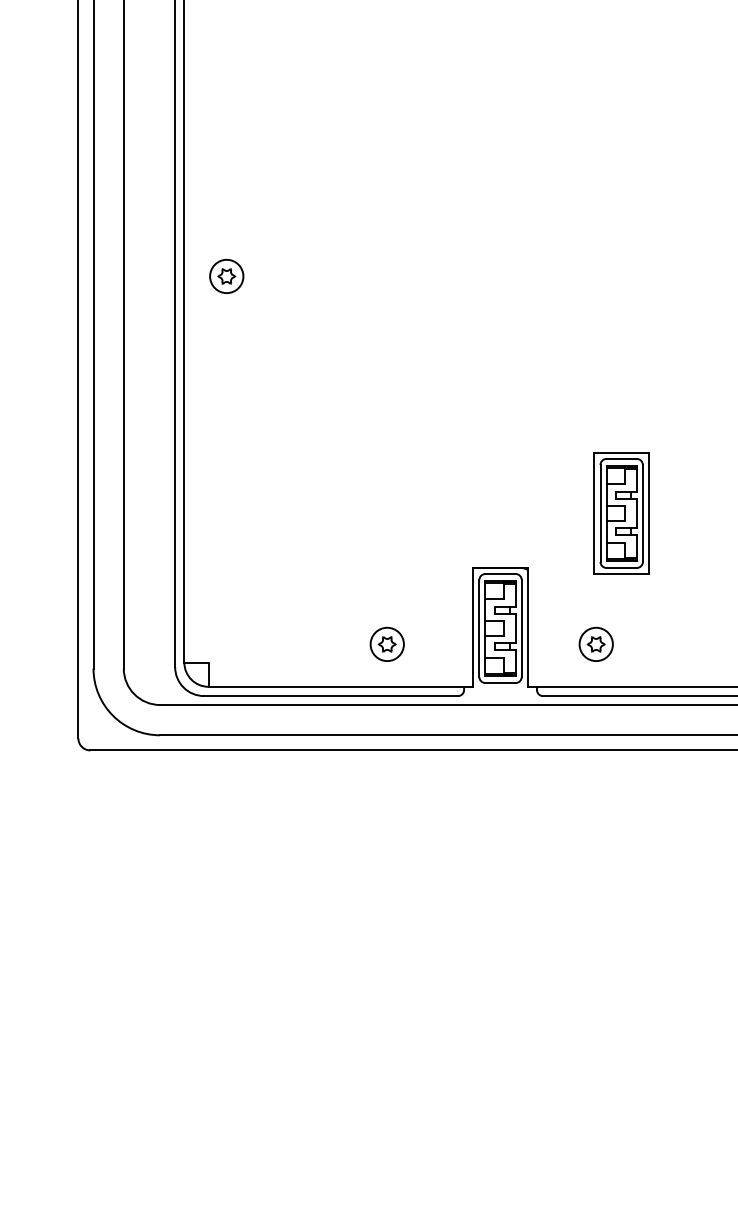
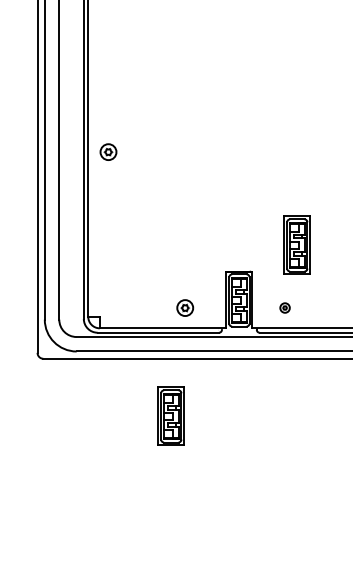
part: (226, 275) -> (108, 151), moved
part: (594, 643) -> (284, 307), size x0.6
part: (356, 869) -> (170, 415), added

